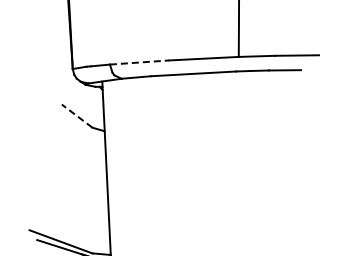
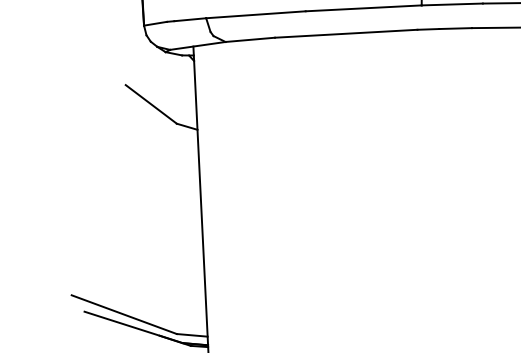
line: (139, 62) -> (255, 14), dashed -> solid
line: (76, 115) -> (150, 103), dashed -> solid

